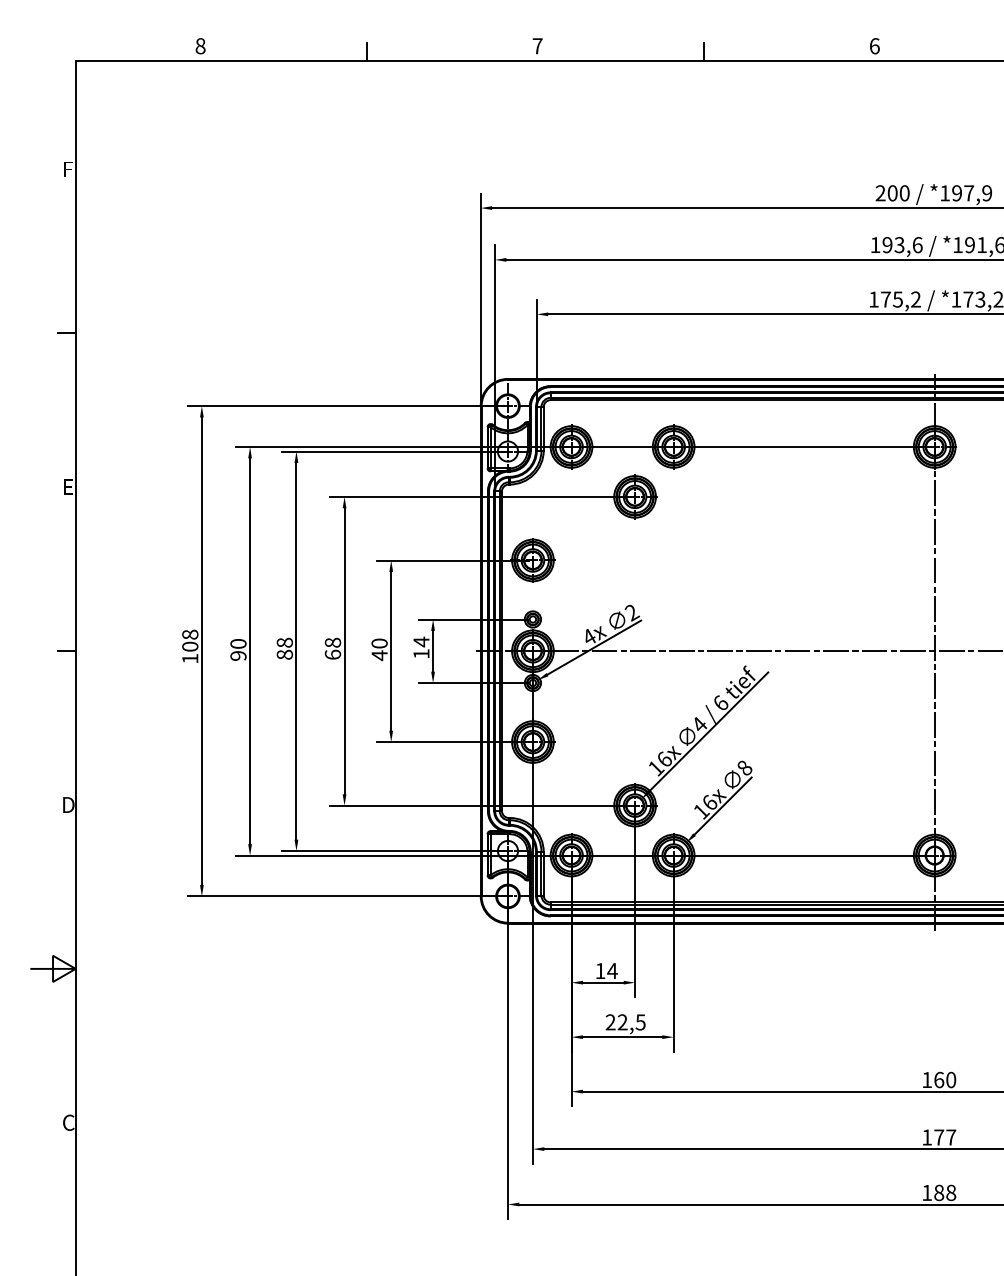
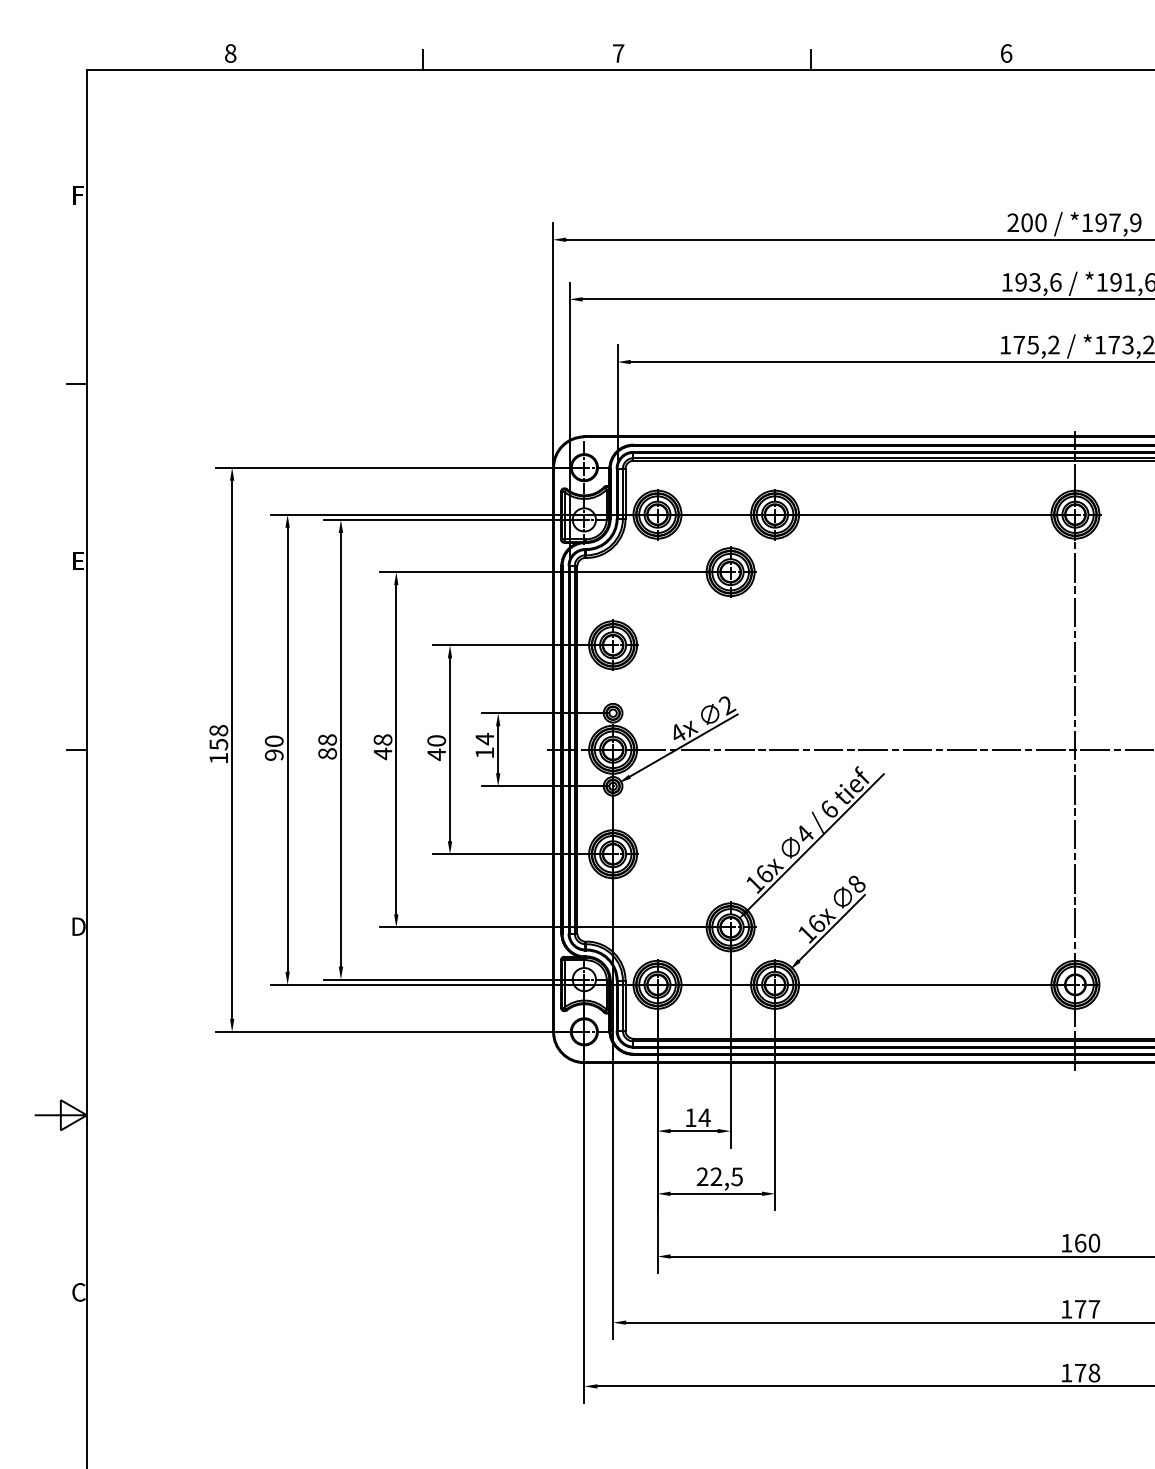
text: (190, 646) -> (218, 744), 108 -> 158
text: (332, 654) -> (382, 753), 68 -> 48
text: (939, 1192) -> (1080, 1372), 188 -> 178

